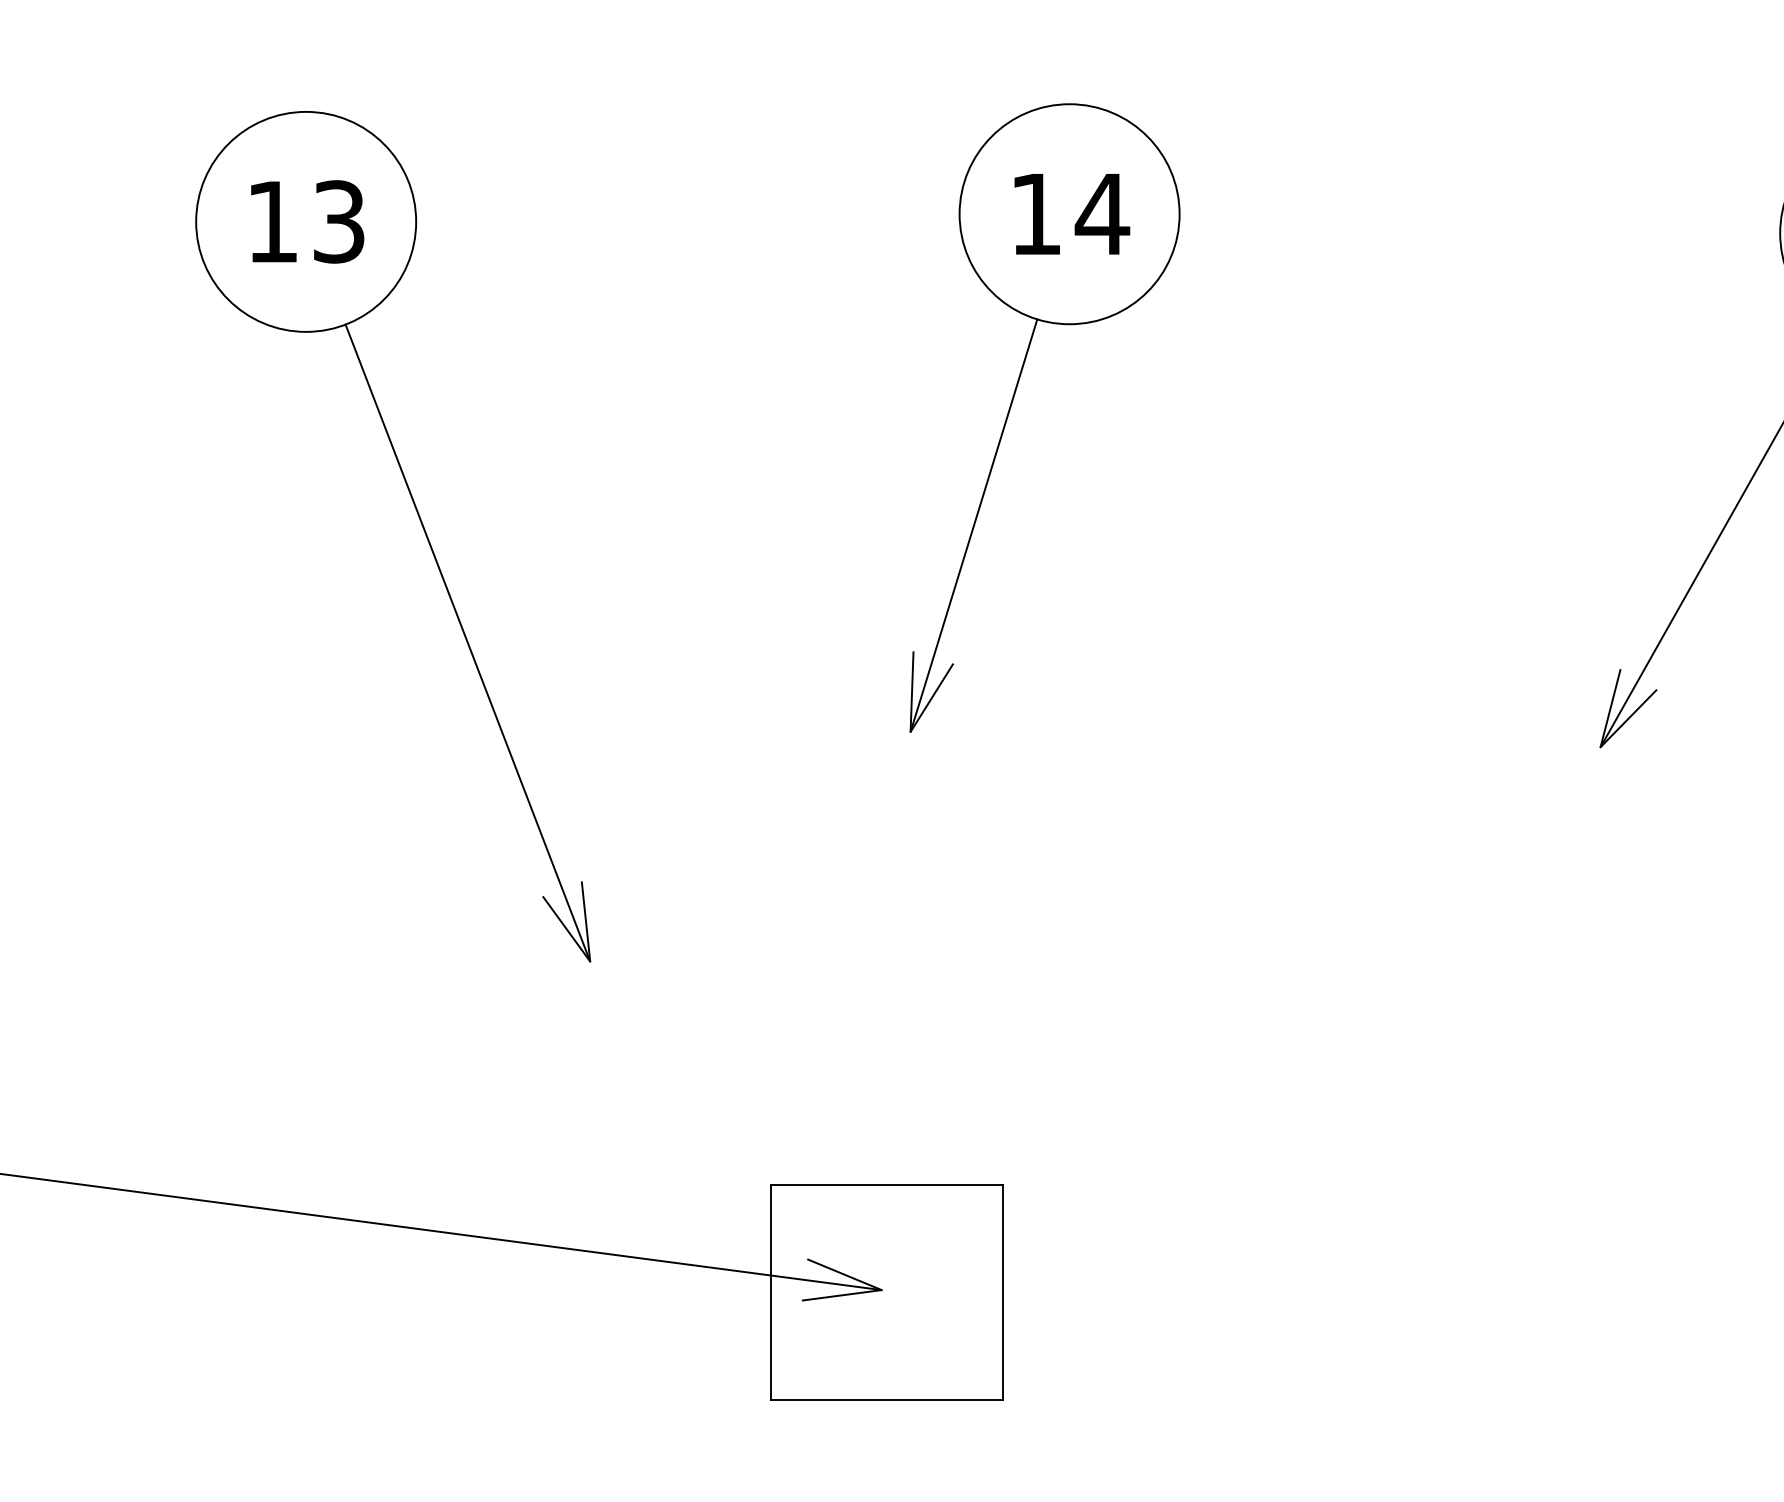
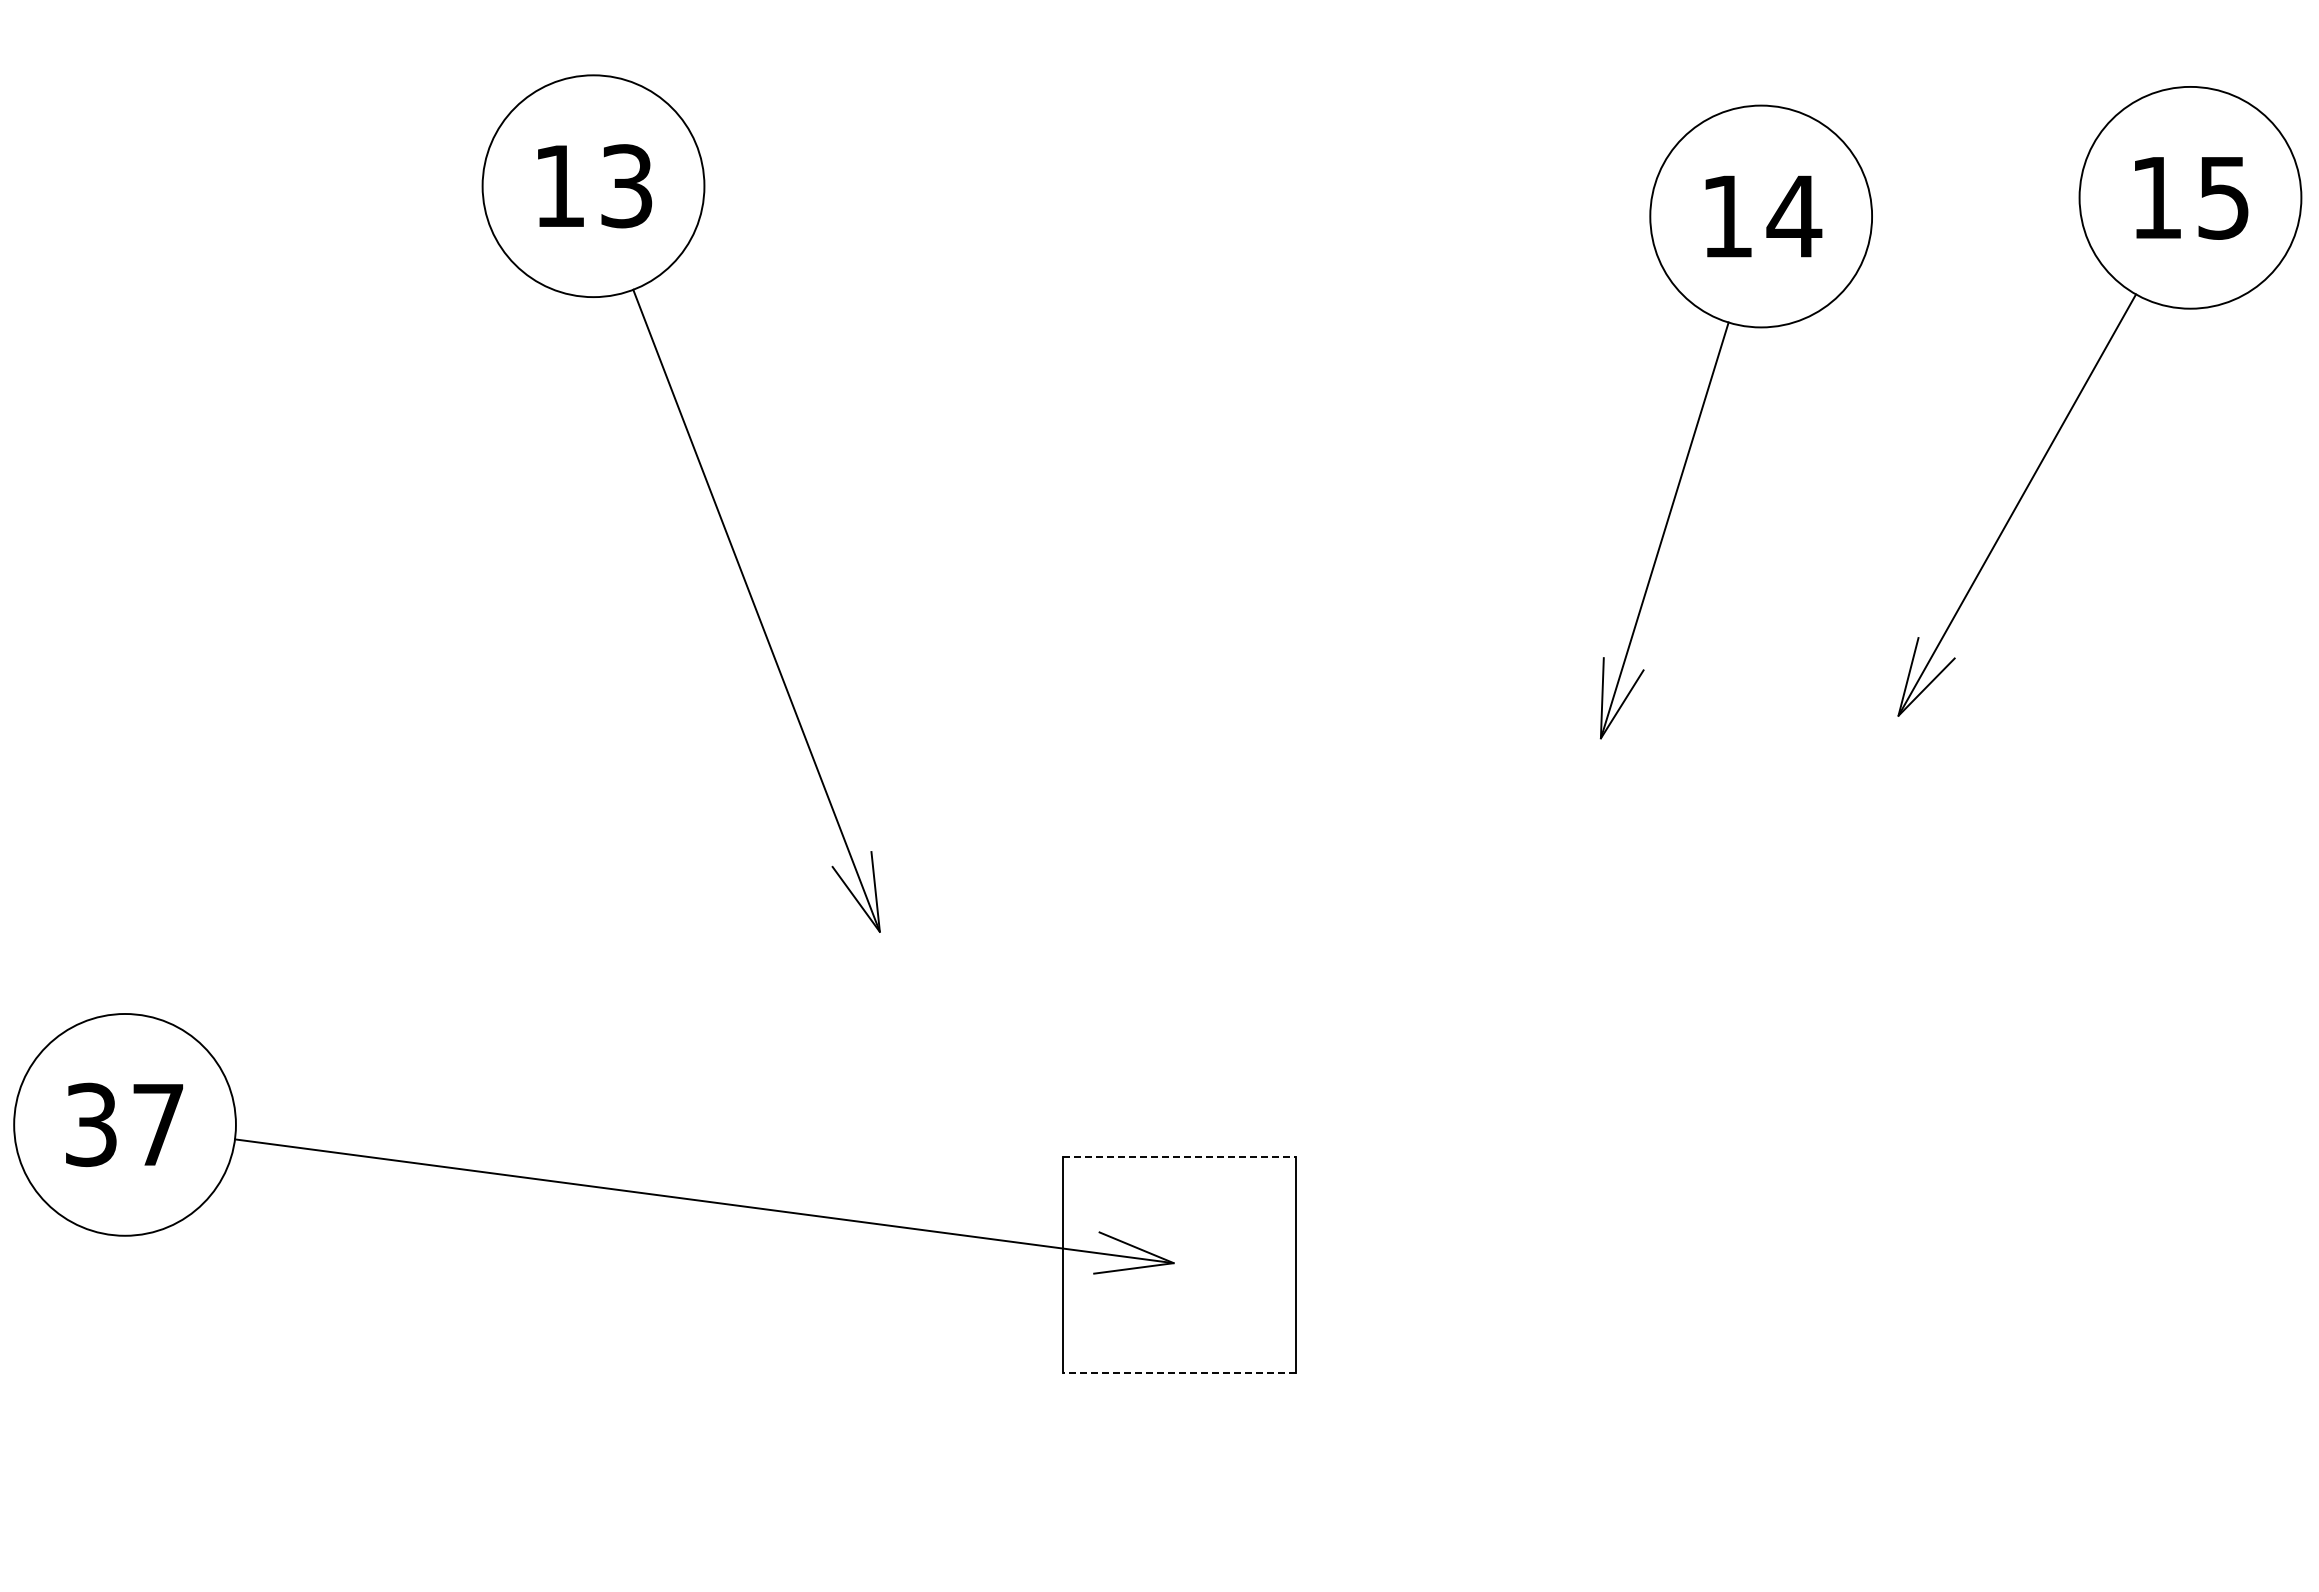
part: (1011, 407) -> (1702, 411), moved
line: (887, 1184) -> (1179, 1156), solid -> dashed
line: (887, 1399) -> (1179, 1373), solid -> dashed

